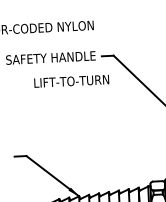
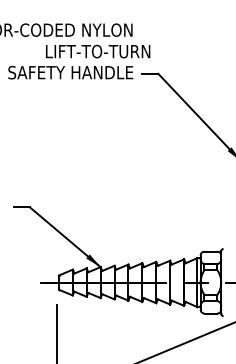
text: (71, 81) -> (98, 51), moved

